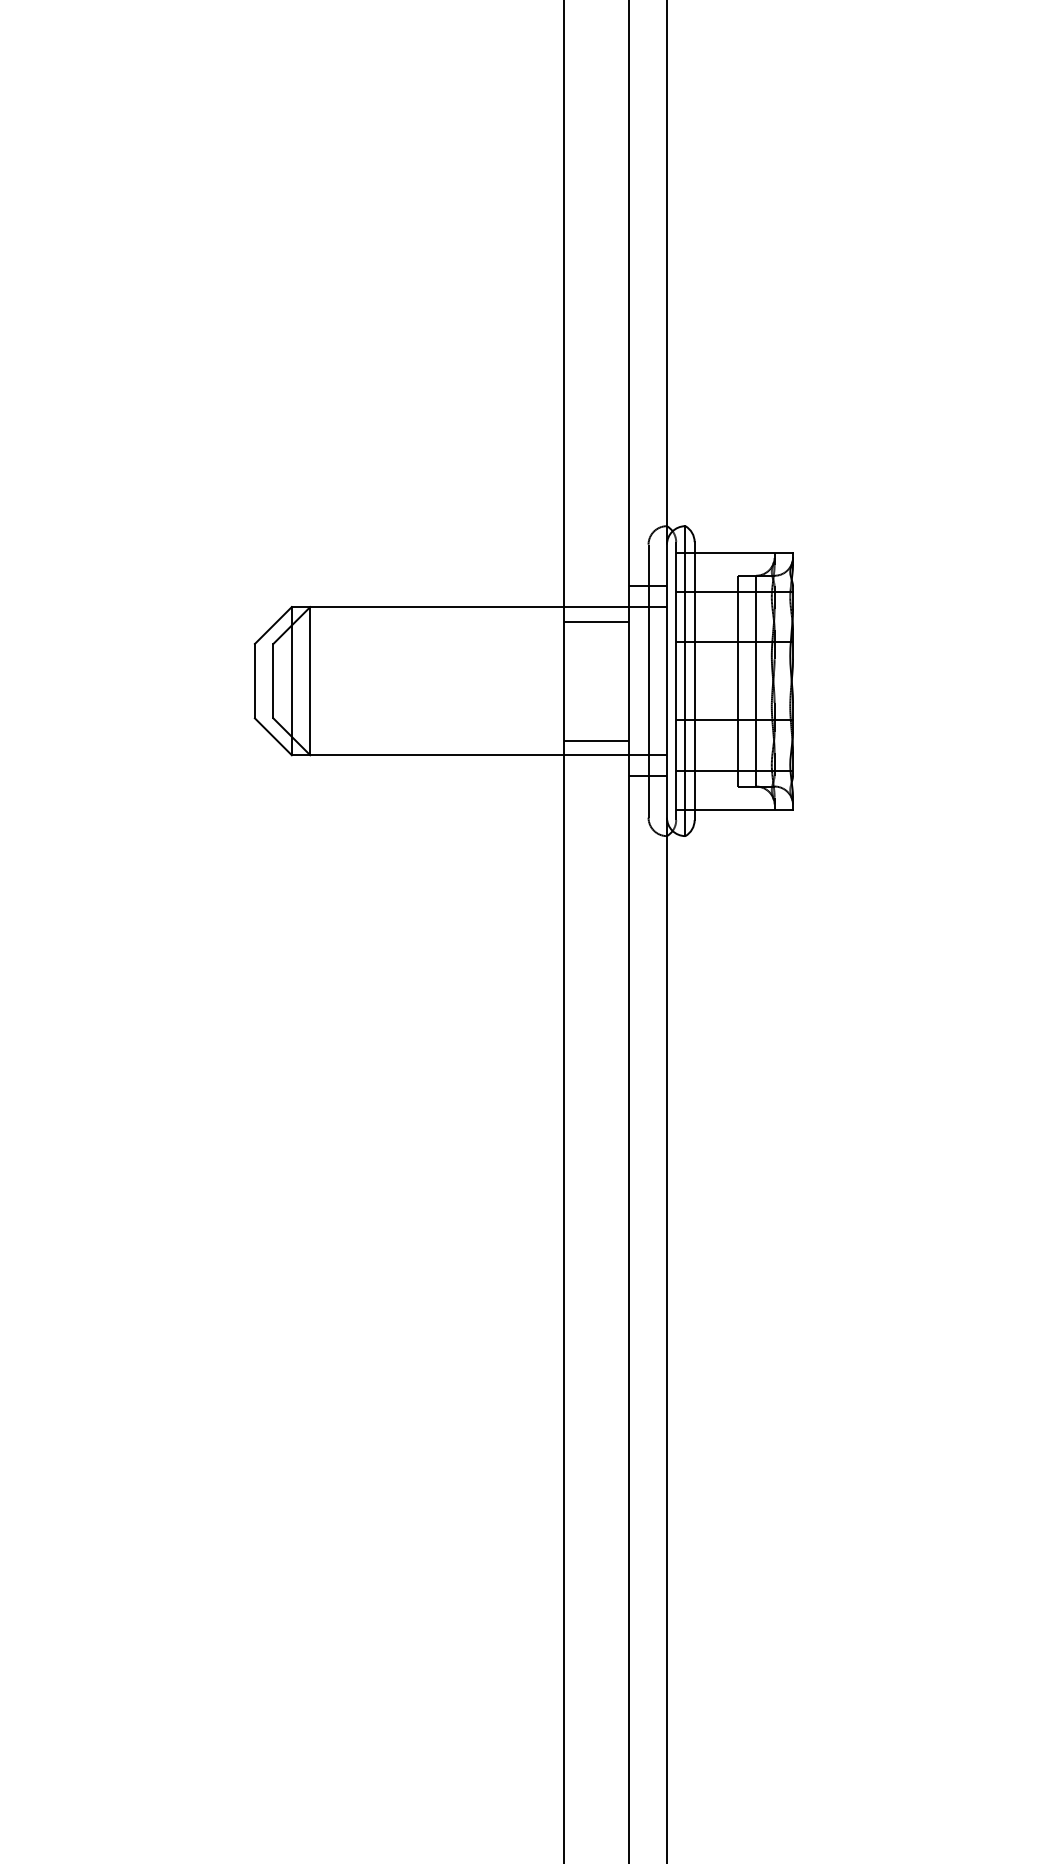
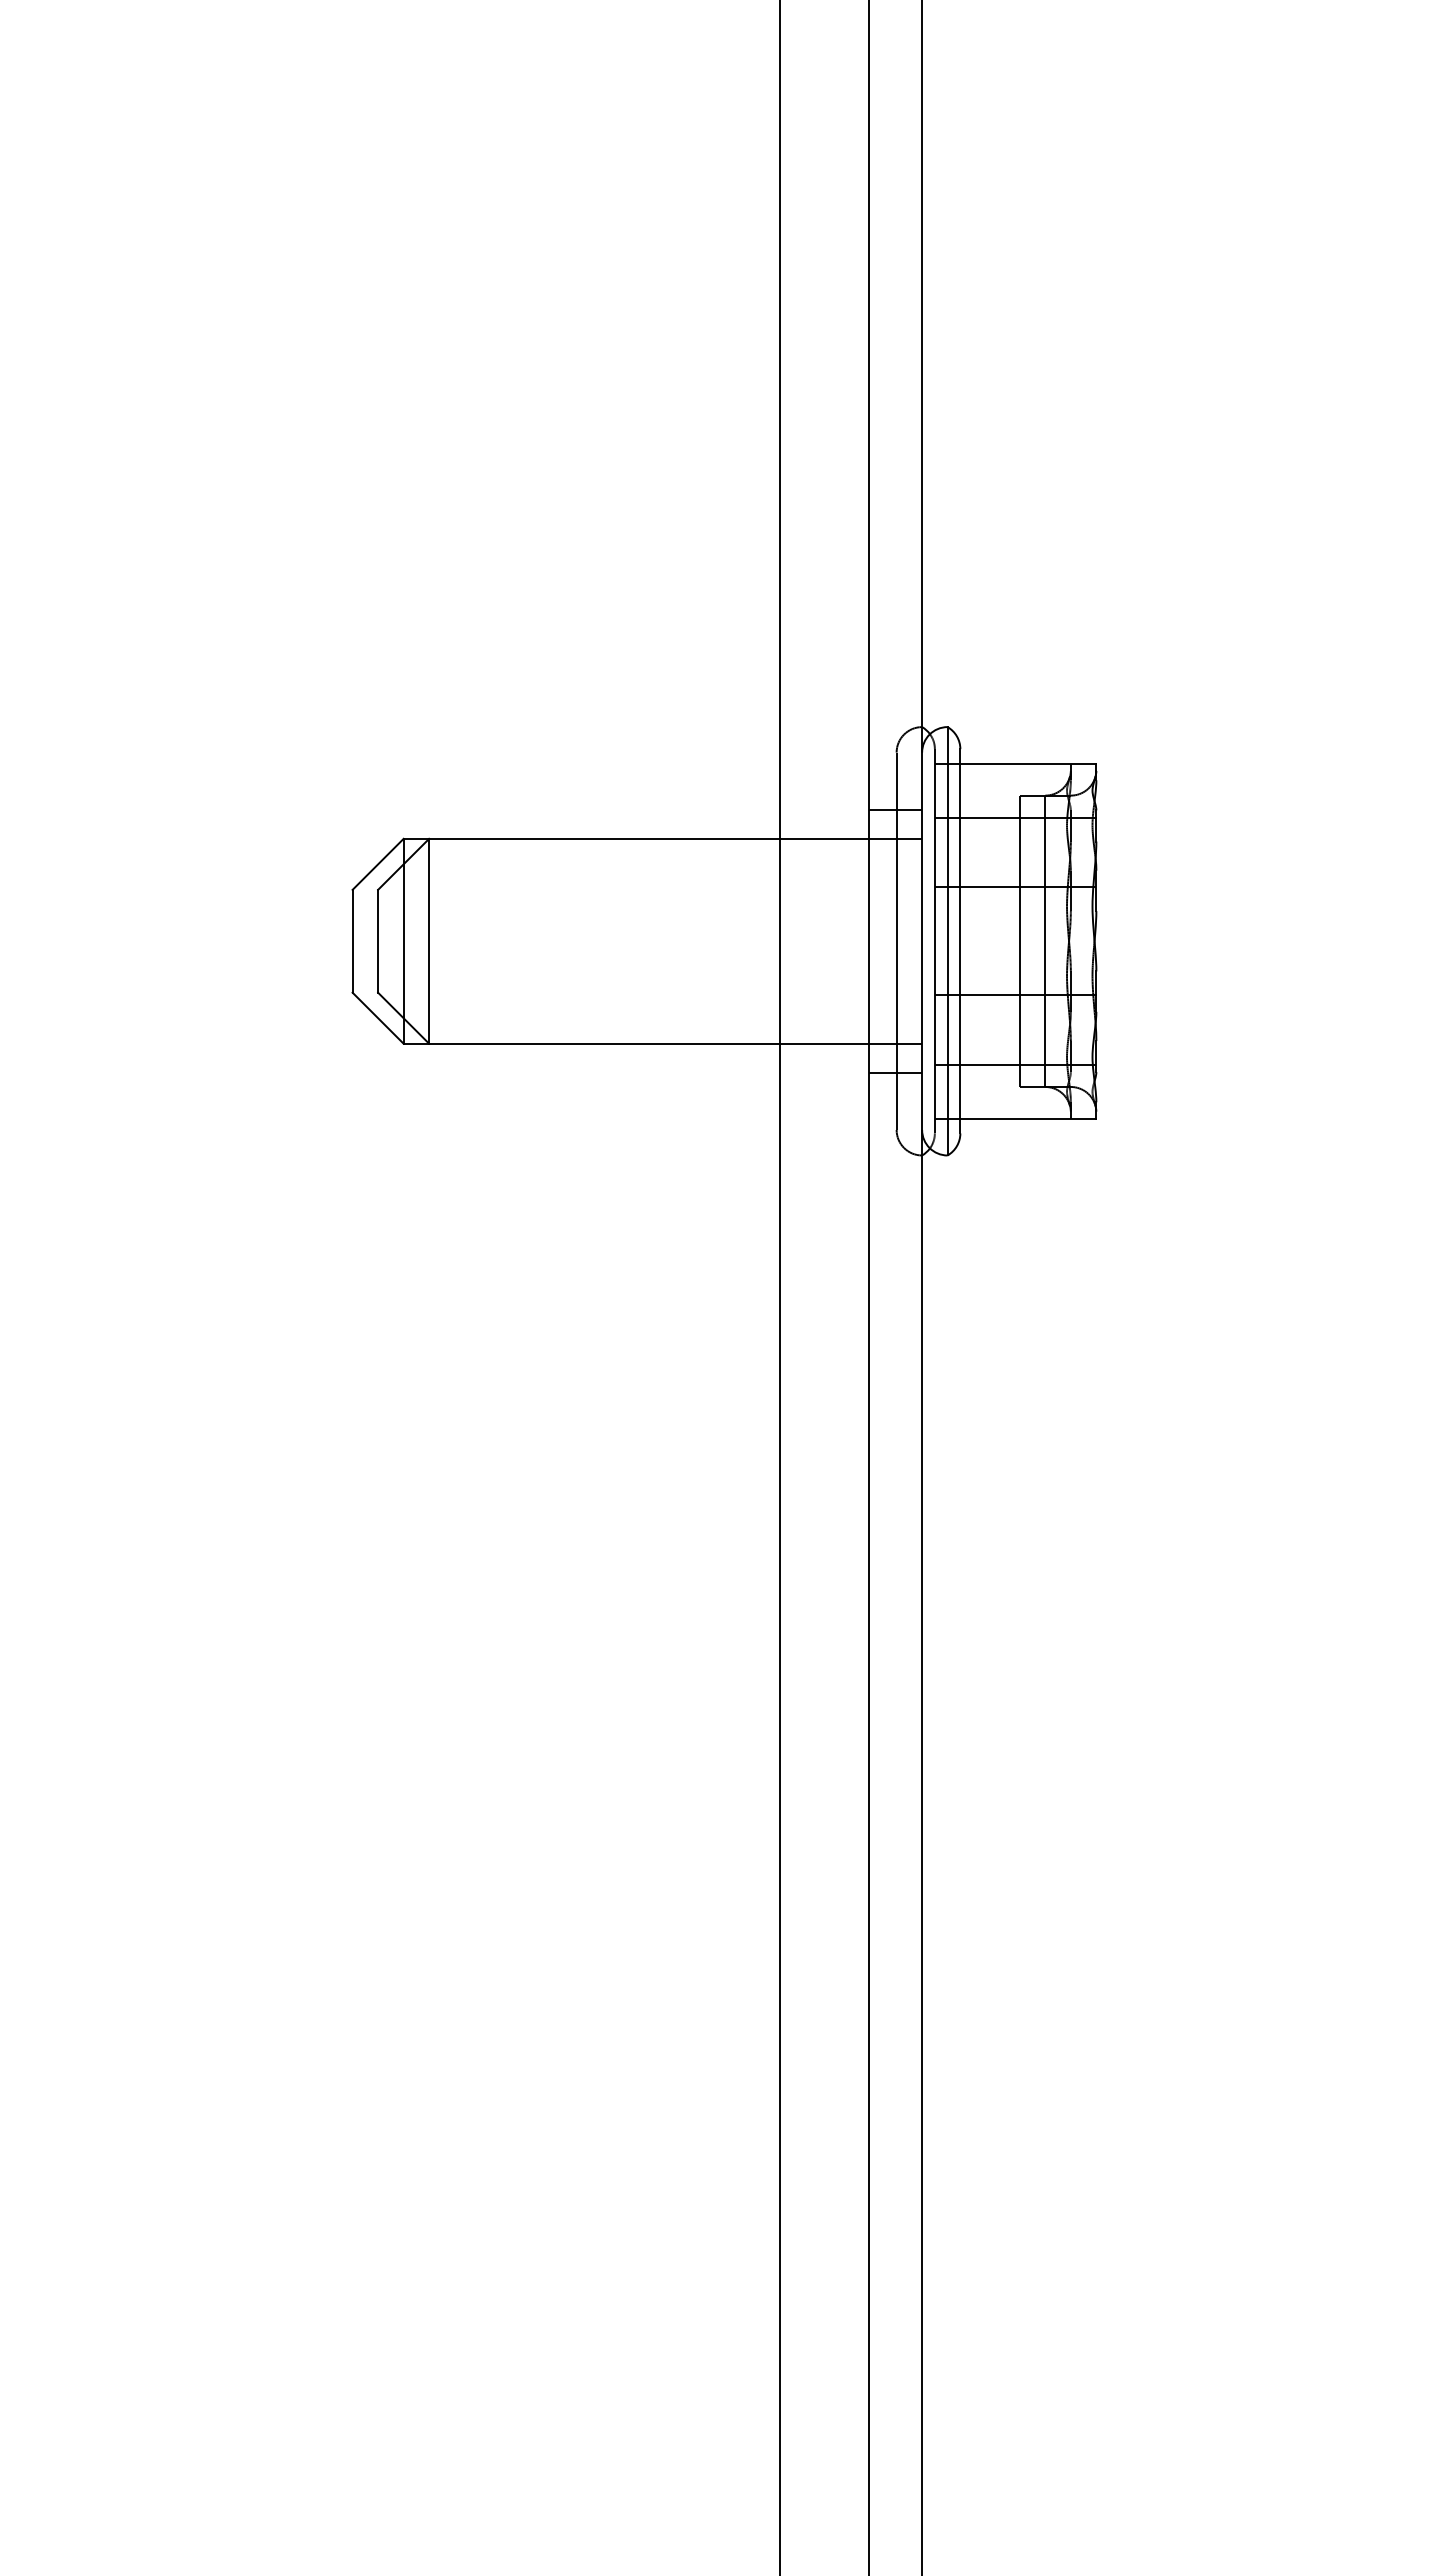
line: (595, 621) -> (823, 858), removed
line: (595, 740) -> (823, 1023), removed

